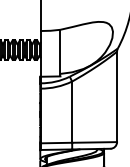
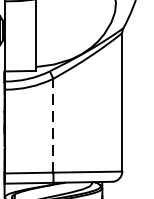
line: (72, 112) -> (53, 126), solid -> dashed

